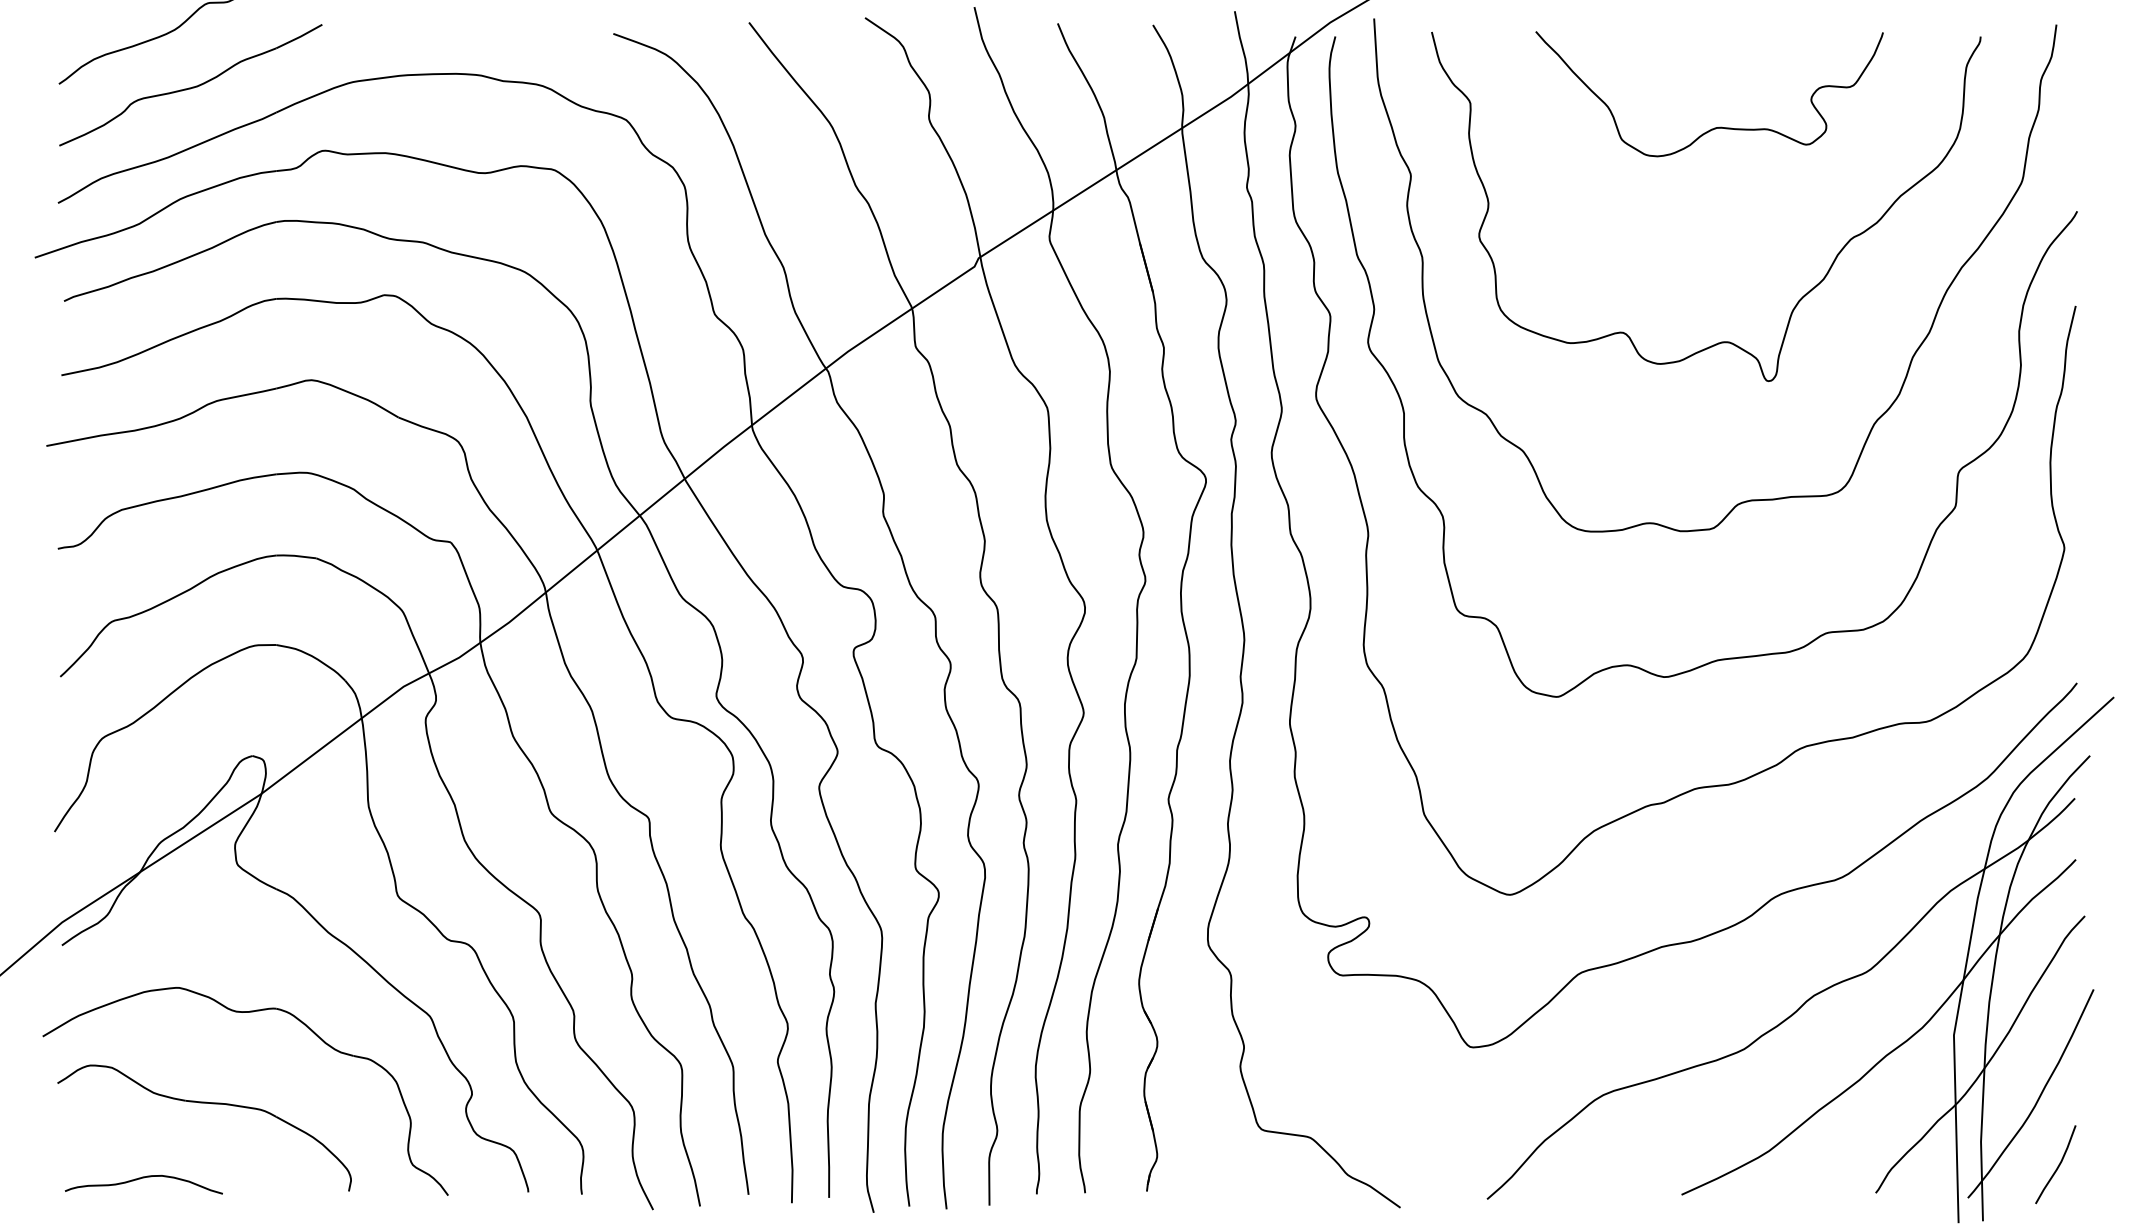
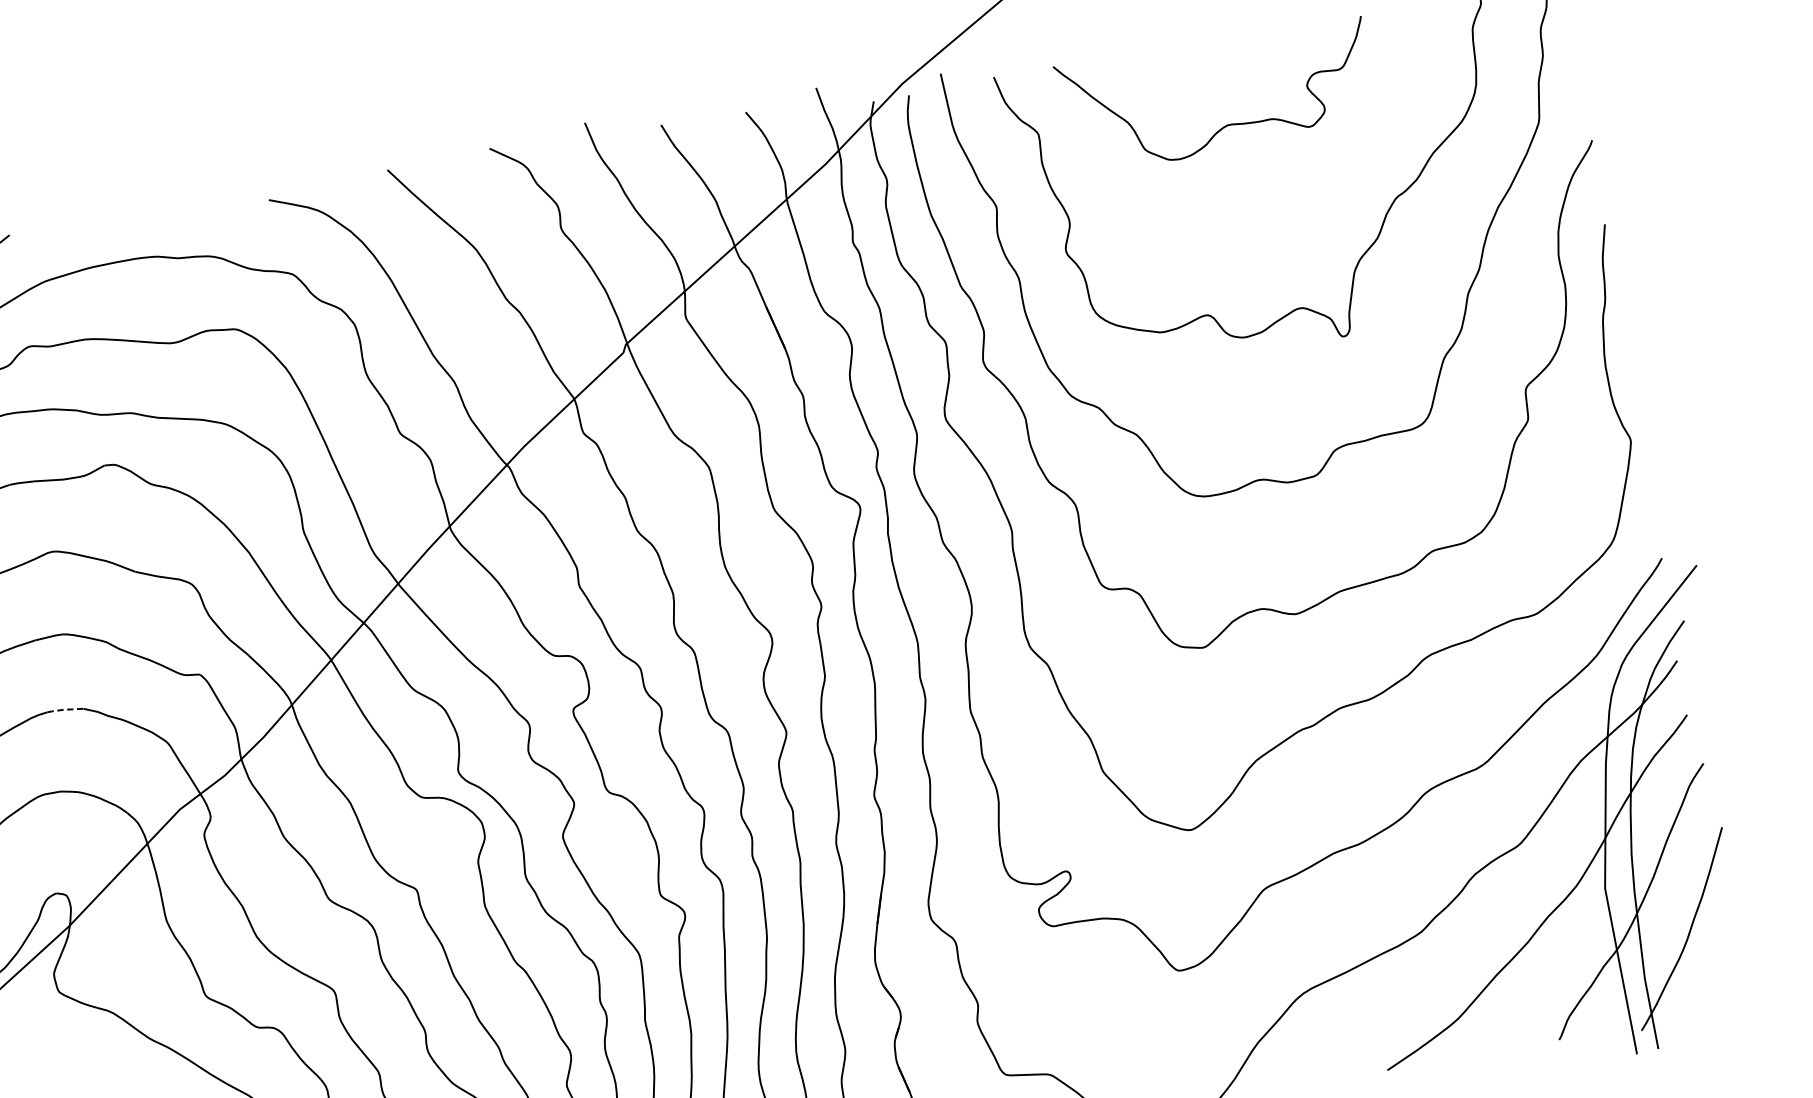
curve: (1714, 127) -> (1225, 125), moved
line: (295, 555) -> (64, 709), solid -> dashed
curve: (2057, 1166) -> (1716, 989), removed

